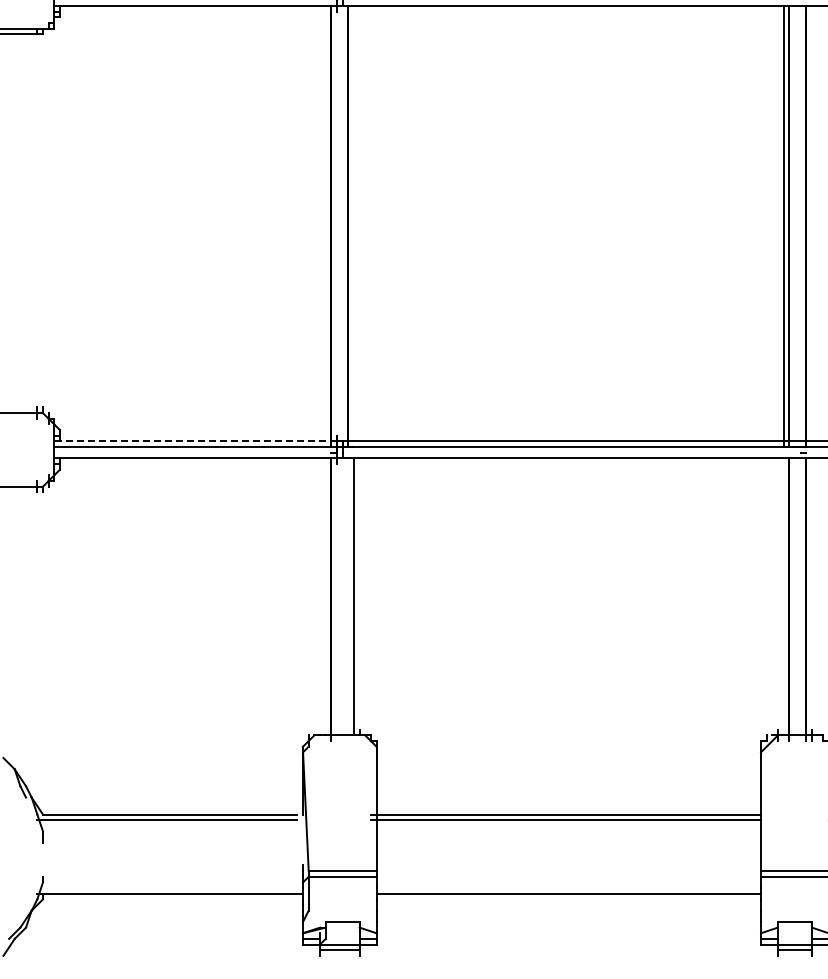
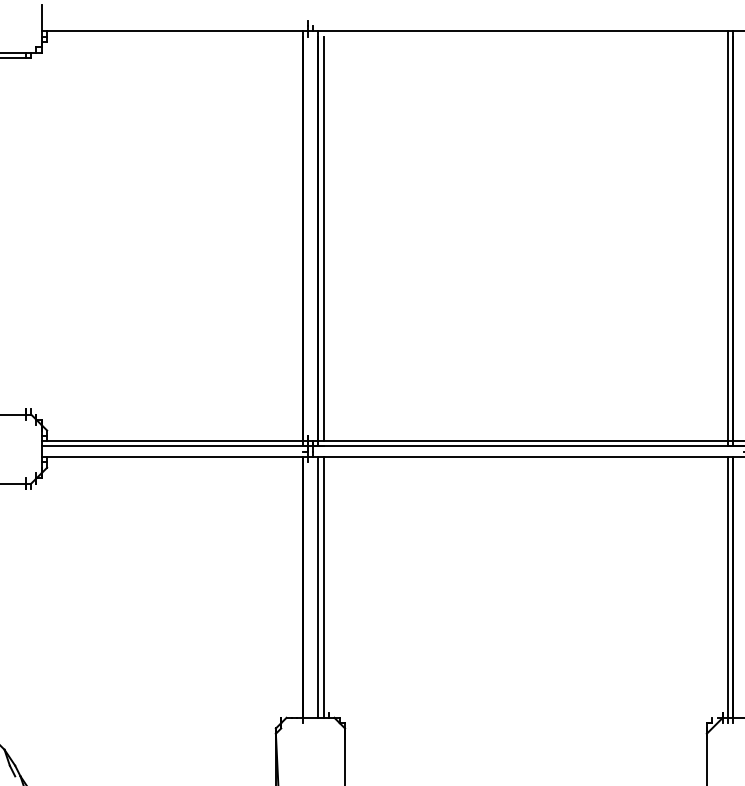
line: (353, 226) -> (323, 238), added
line: (195, 441) -> (174, 441), dashed -> solid
line: (348, 596) -> (318, 587), added
line: (783, 599) -> (728, 589), added

